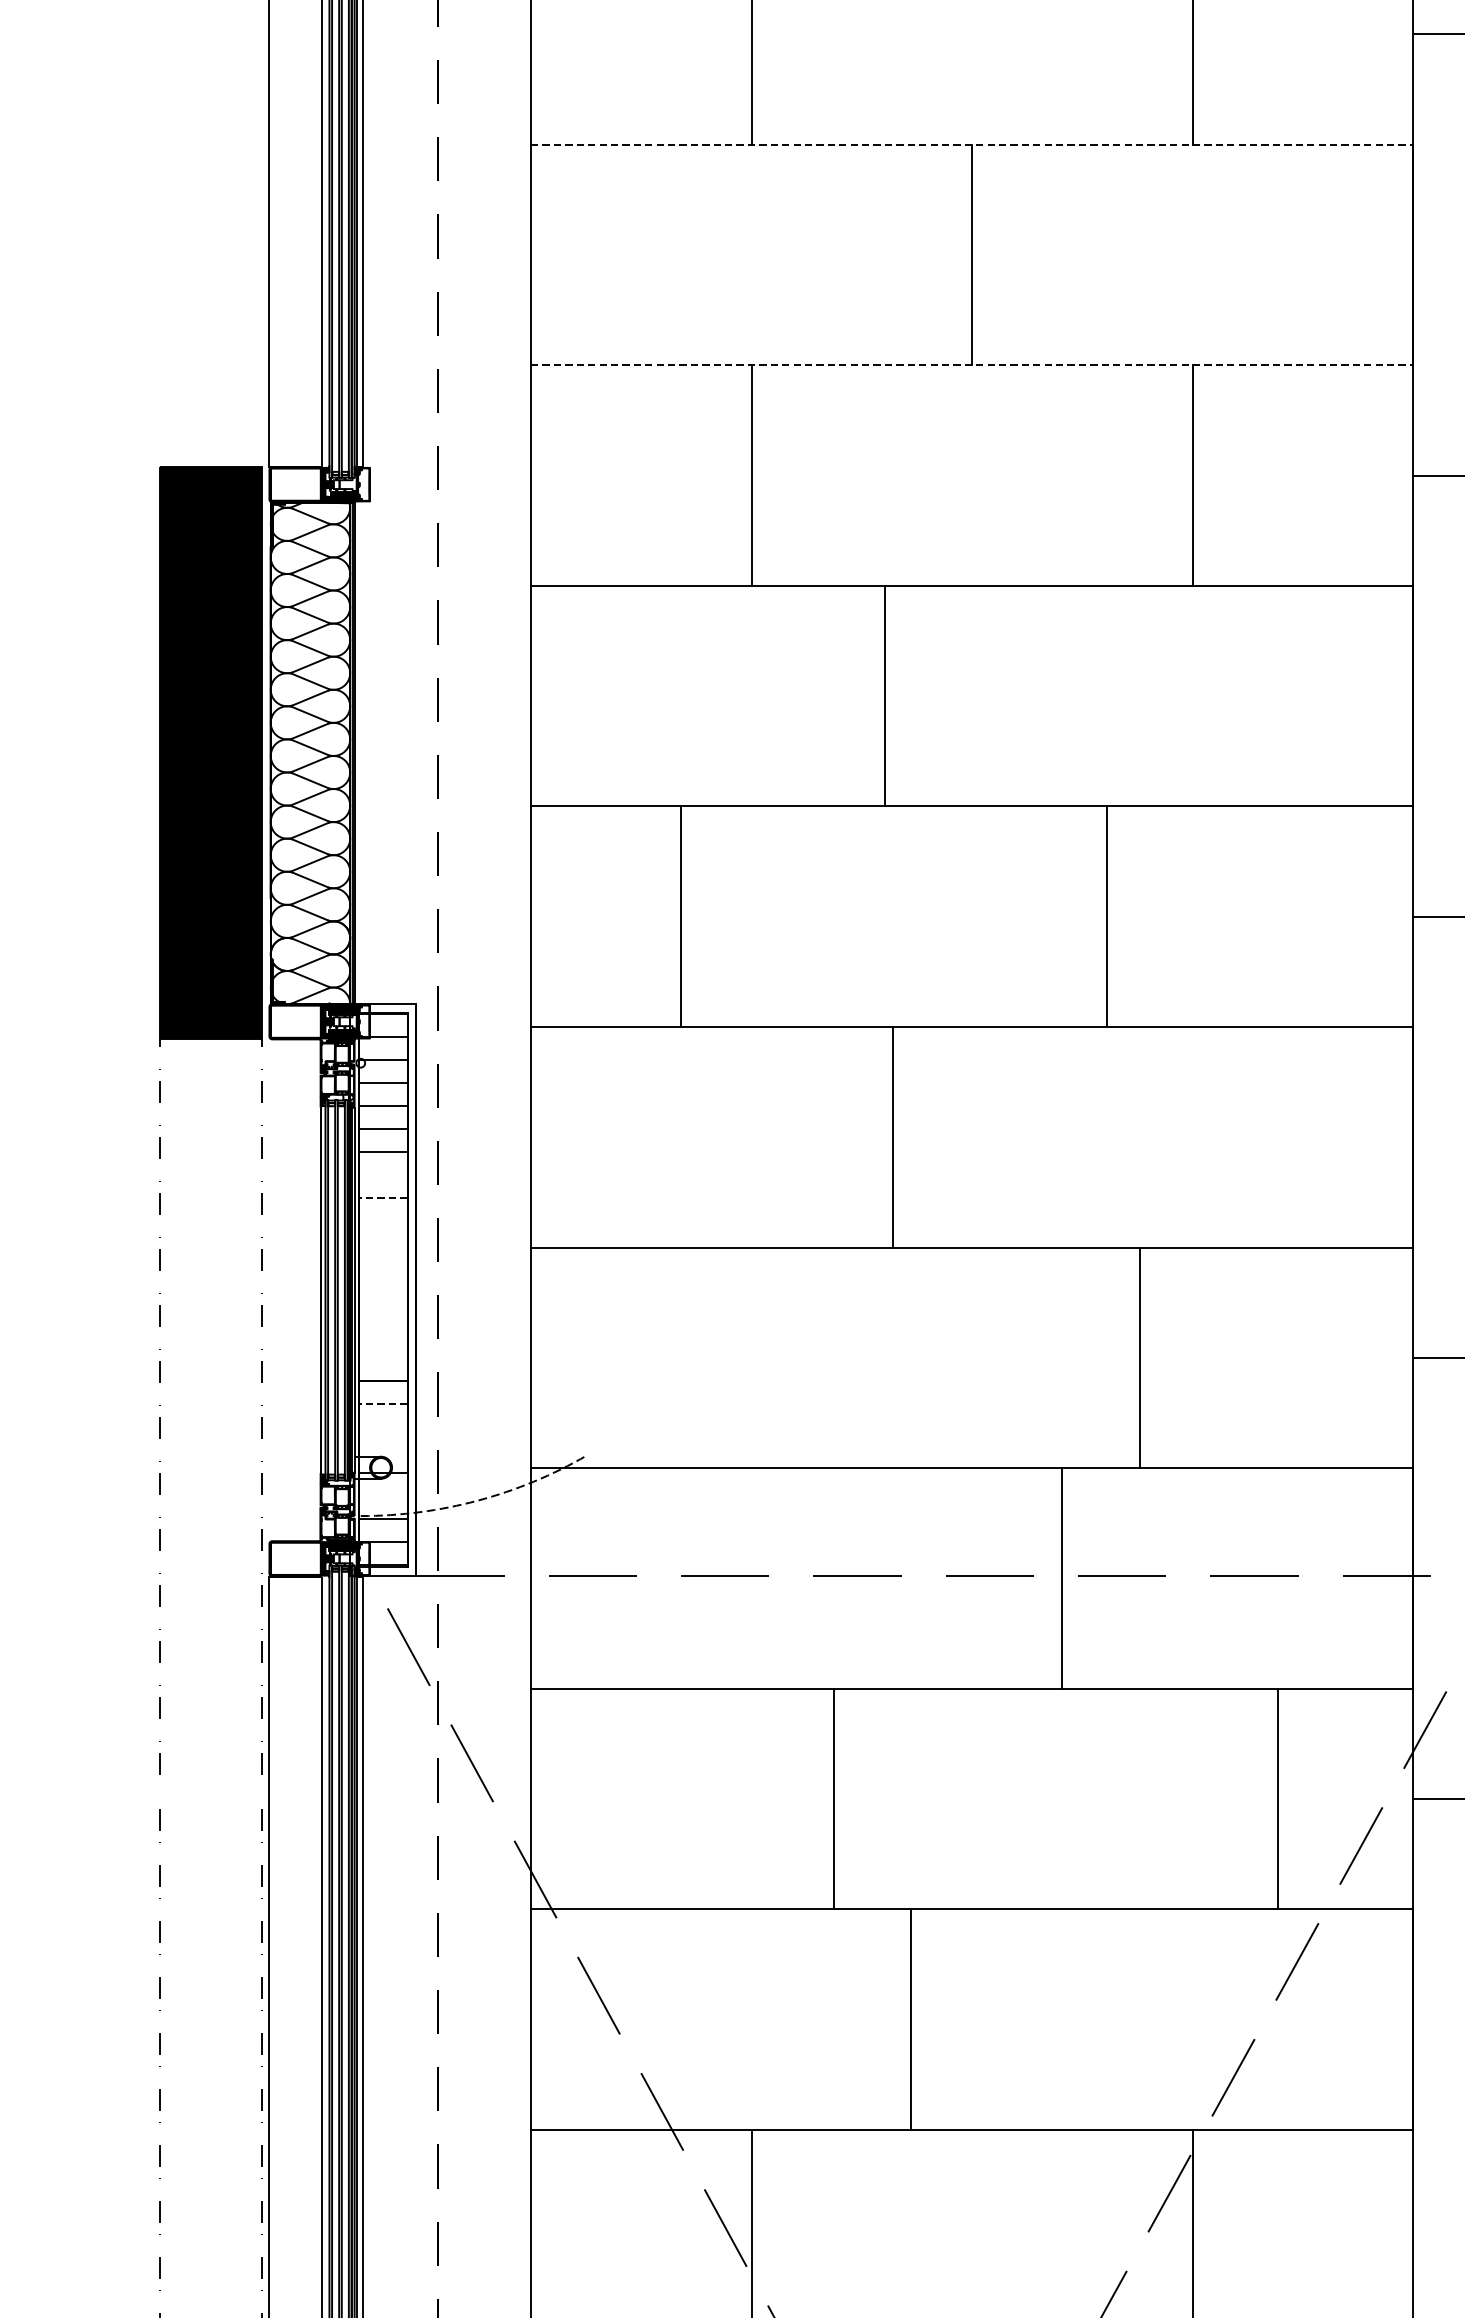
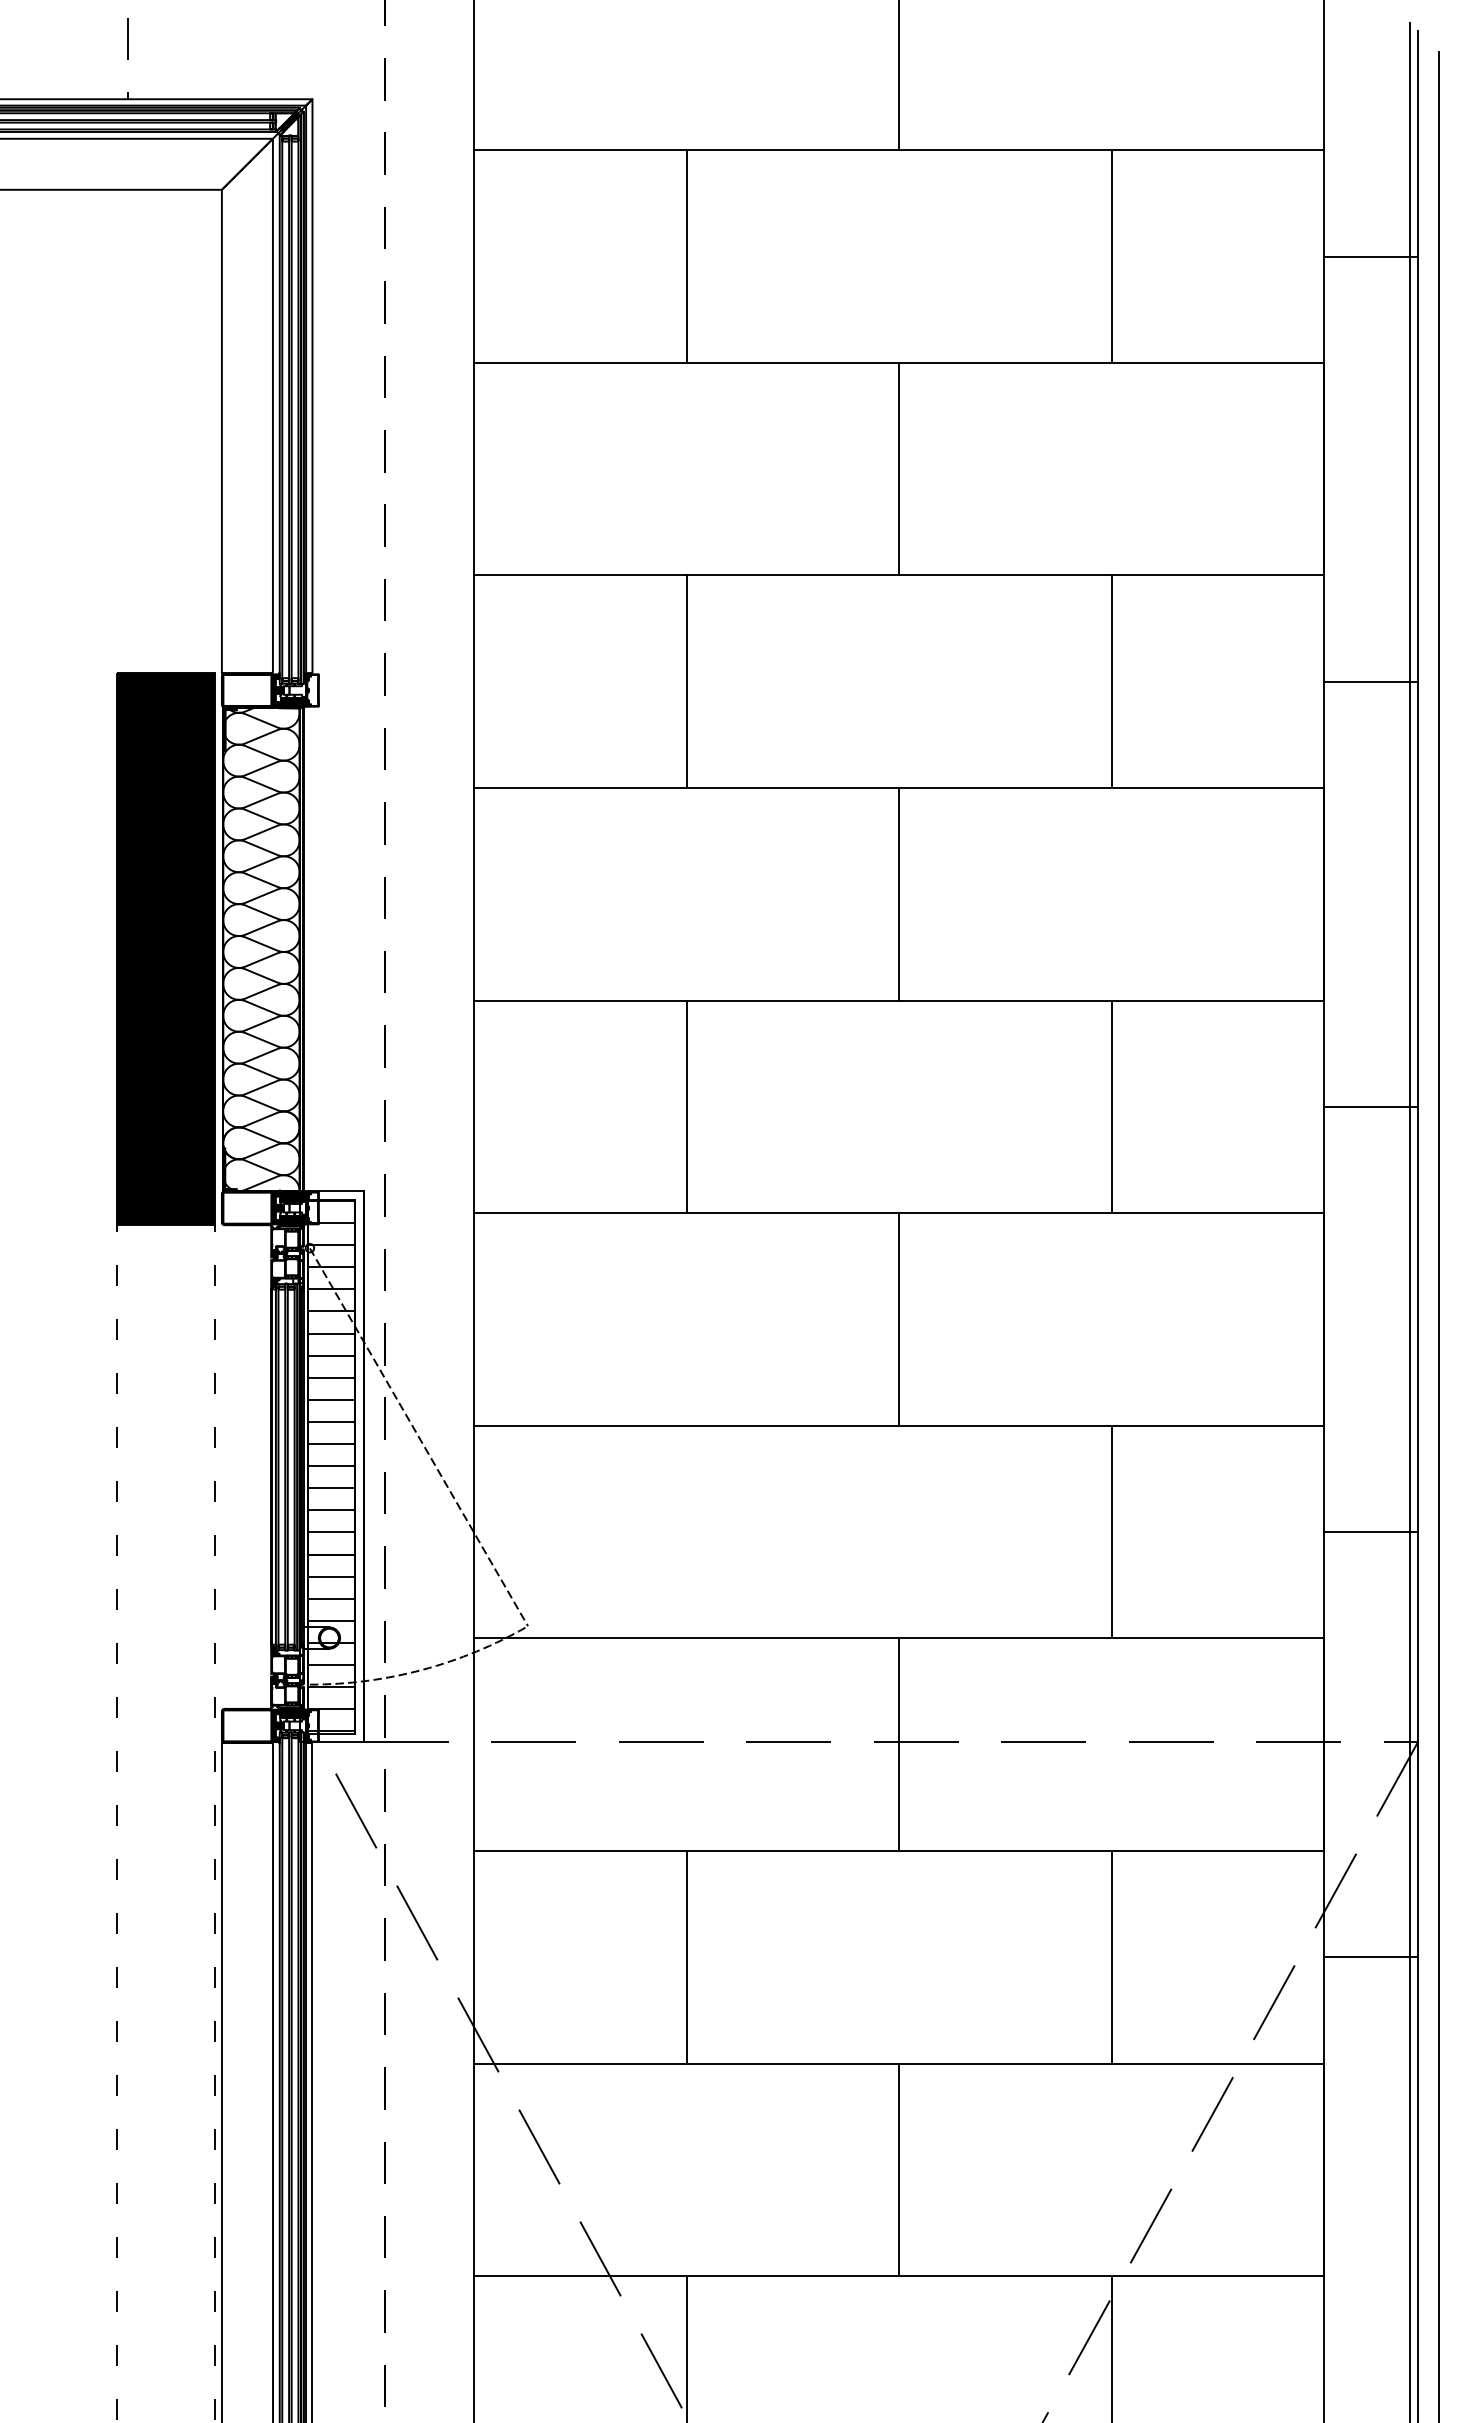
line: (972, 144) -> (899, 362), dashed -> solid
line: (972, 365) -> (899, 575), dashed -> solid
line: (885, 696) -> (899, 894), moved
line: (680, 916) -> (686, 1106), moved
line: (1106, 916) -> (1111, 1106), moved
line: (893, 1137) -> (899, 1319), moved
line: (383, 1174) -> (331, 1355), added
line: (383, 1197) -> (331, 1377), dashed -> solid
line: (383, 1220) -> (331, 1399), added
line: (383, 1243) -> (331, 1421), added
line: (473, 1259) -> (418, 1437), added
line: (383, 1266) -> (331, 1444), added
line: (383, 1289) -> (331, 1466), added
line: (383, 1312) -> (331, 1488), added
line: (383, 1335) -> (331, 1510), added
line: (1139, 1357) -> (1111, 1531), moved
line: (383, 1358) -> (331, 1532), added
line: (383, 1403) -> (331, 1576), dashed -> solid
line: (383, 1426) -> (331, 1598), added
line: (383, 1449) -> (331, 1620), added
line: (383, 1496) -> (331, 1665), added
line: (1062, 1578) -> (899, 1744), moved
line: (833, 1799) -> (686, 1957), moved
line: (1277, 1799) -> (1111, 1957), moved
line: (911, 2019) -> (899, 2169), moved

